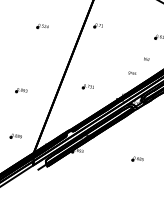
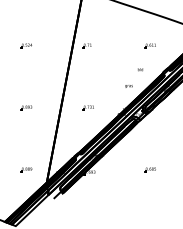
part: (41, 26) -> (25, 45), moved
part: (21, 90) -> (26, 107), moved

